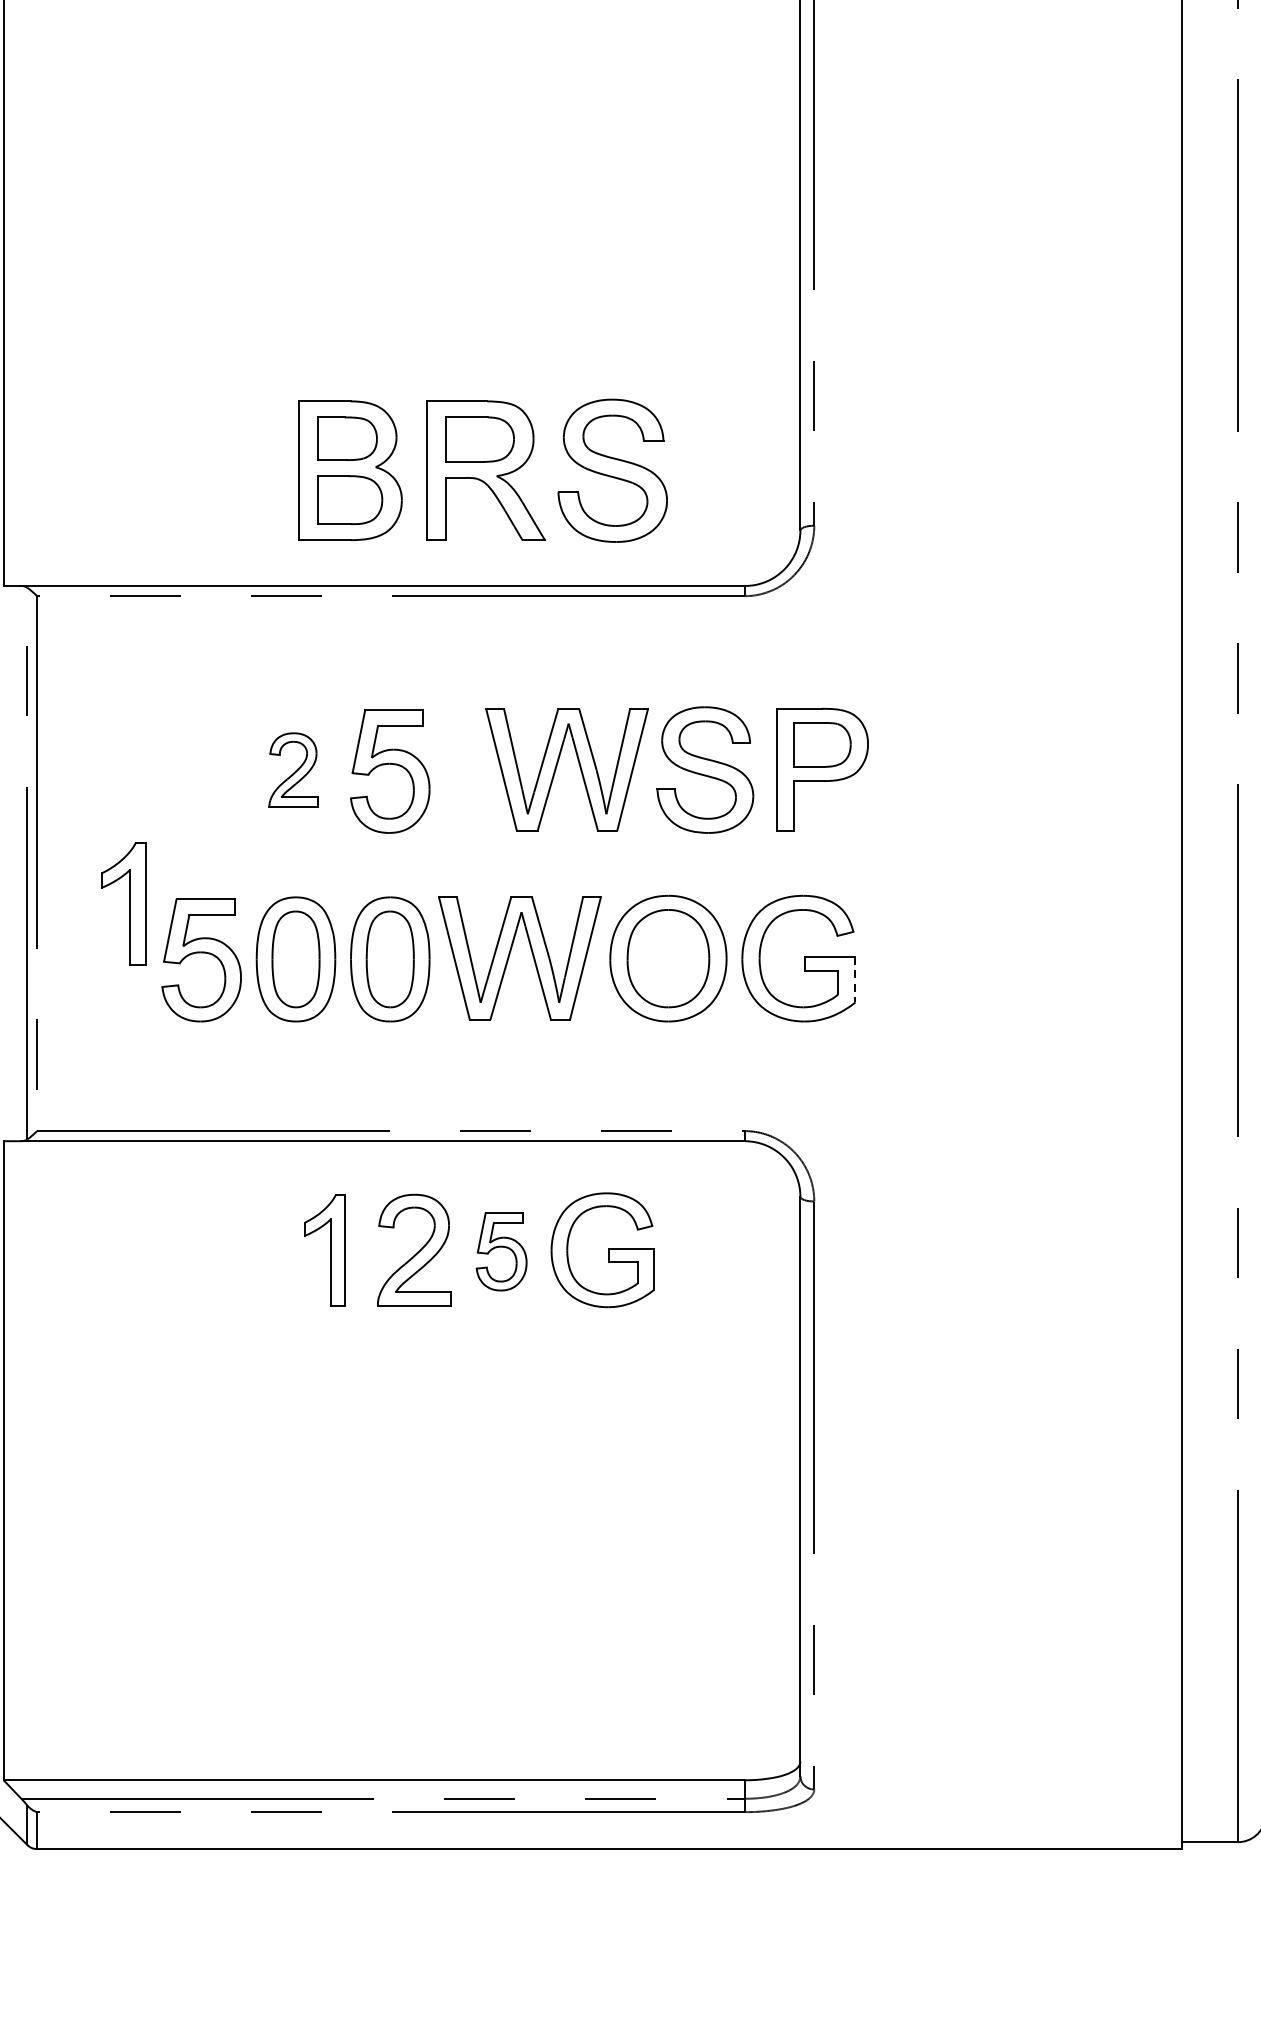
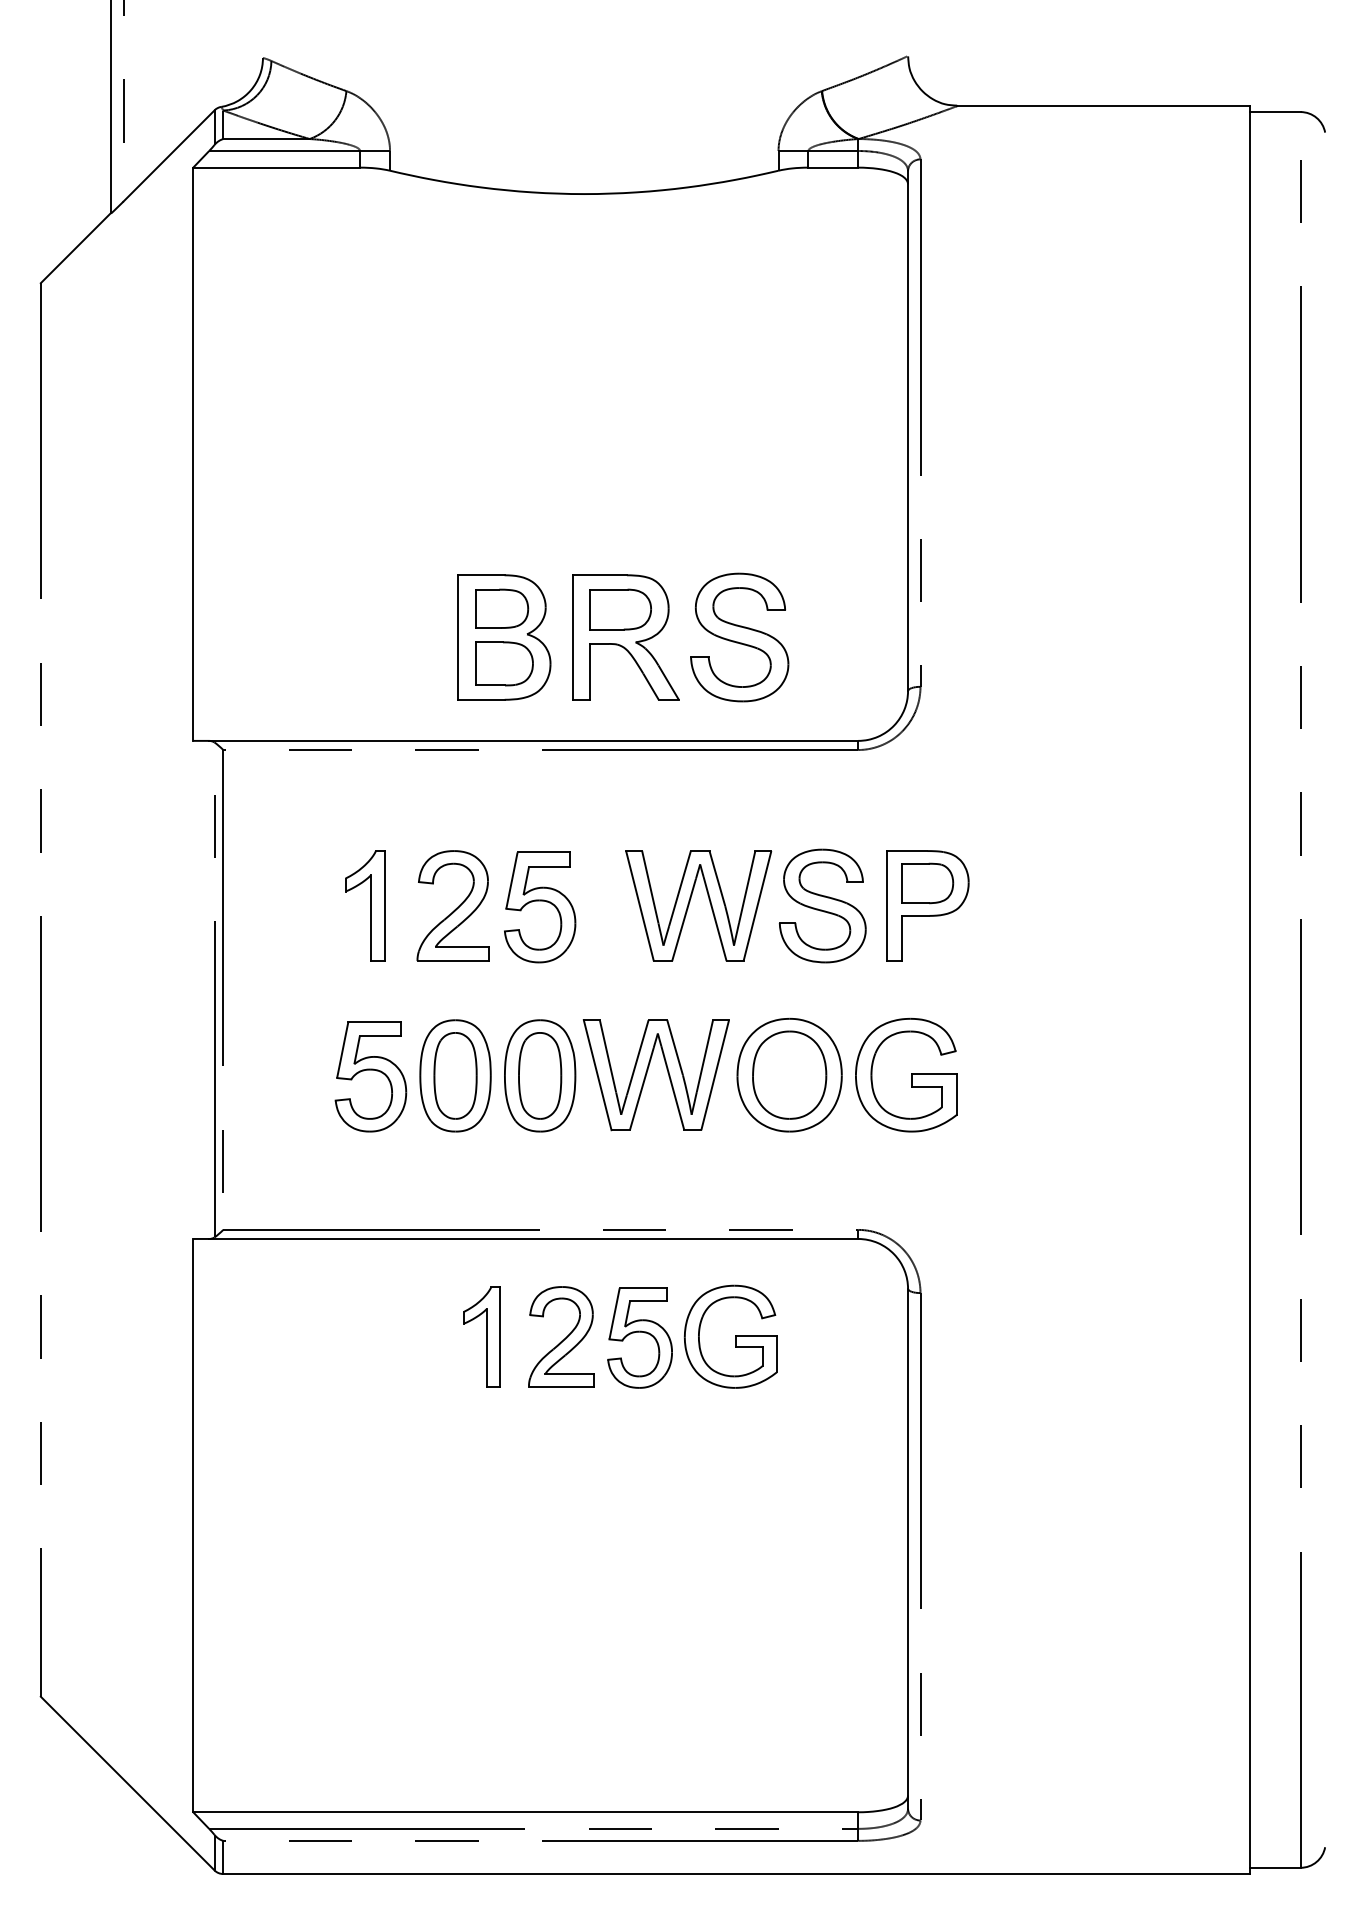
part: (292, 769) -> (452, 905), size x1.67
part: (124, 903) -> (365, 905), moved
line: (855, 980) -> (957, 1094), dashed -> solid
part: (501, 1251) -> (639, 1337), size x1.43

